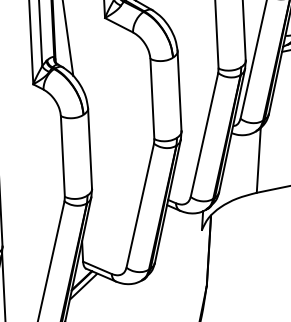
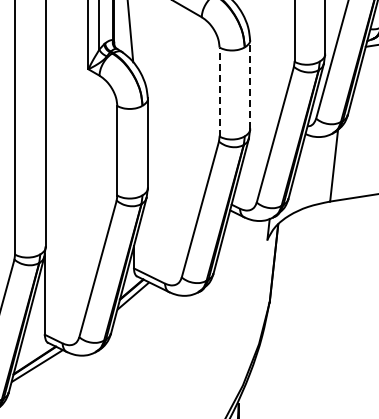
line: (179, 90) -> (250, 84), solid -> dashed
line: (152, 99) -> (219, 92), solid -> dashed

